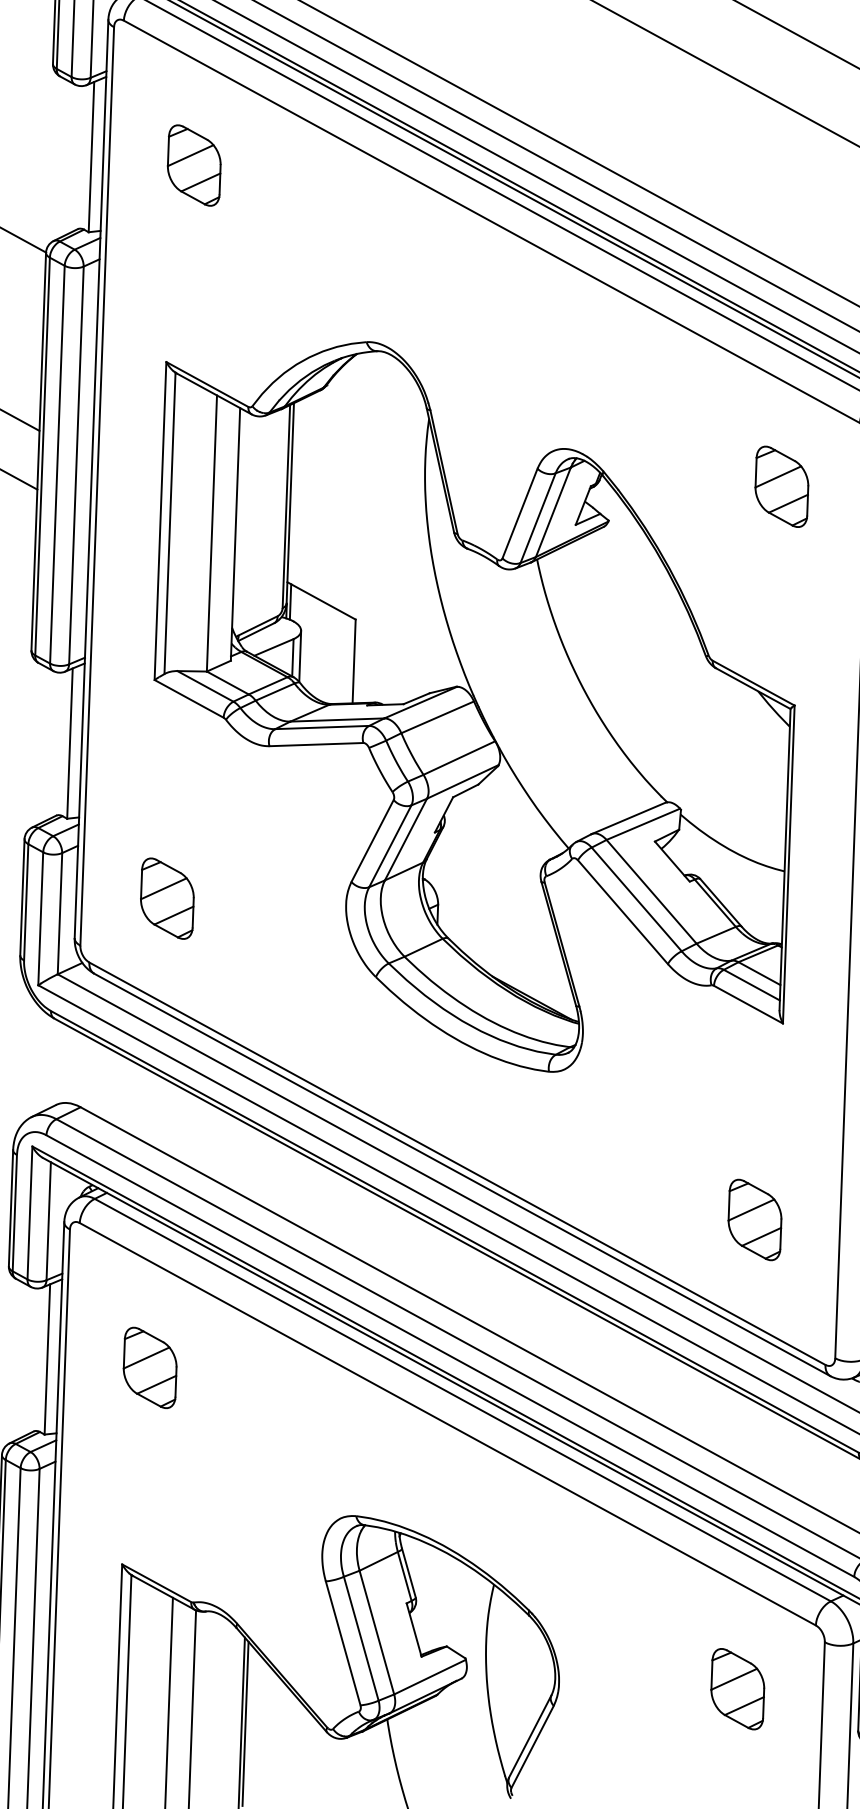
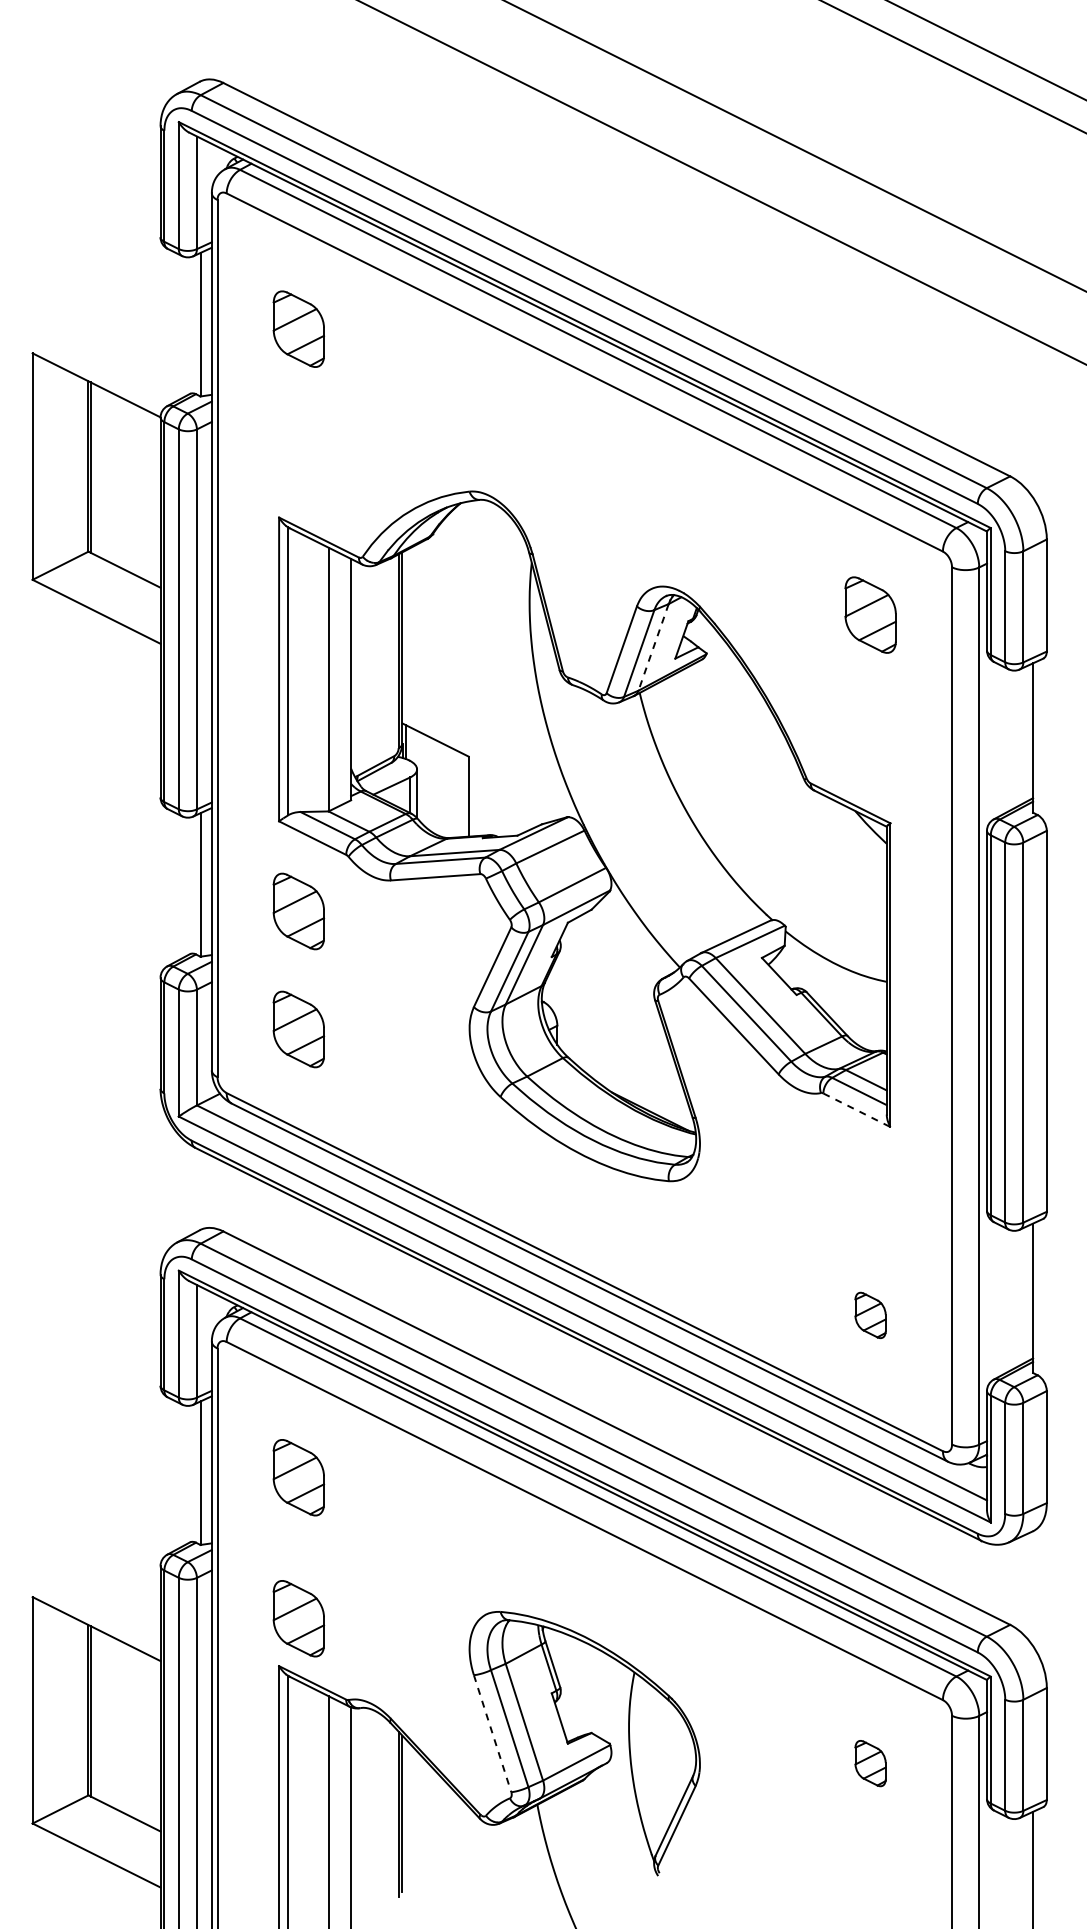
line: (553, 512) -> (653, 647), solid -> dashed
part: (171, 775) -> (298, 911), added
line: (748, 1004) -> (856, 1110), solid -> dashed
part: (754, 1220) -> (870, 1315), size x0.6
part: (144, 1515) -> (298, 1618), added
line: (343, 1644) -> (492, 1734), solid -> dashed
part: (737, 1689) -> (870, 1763), size x0.6

